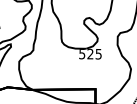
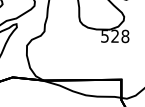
text: (98, 53) -> (125, 35), 525 -> 528

